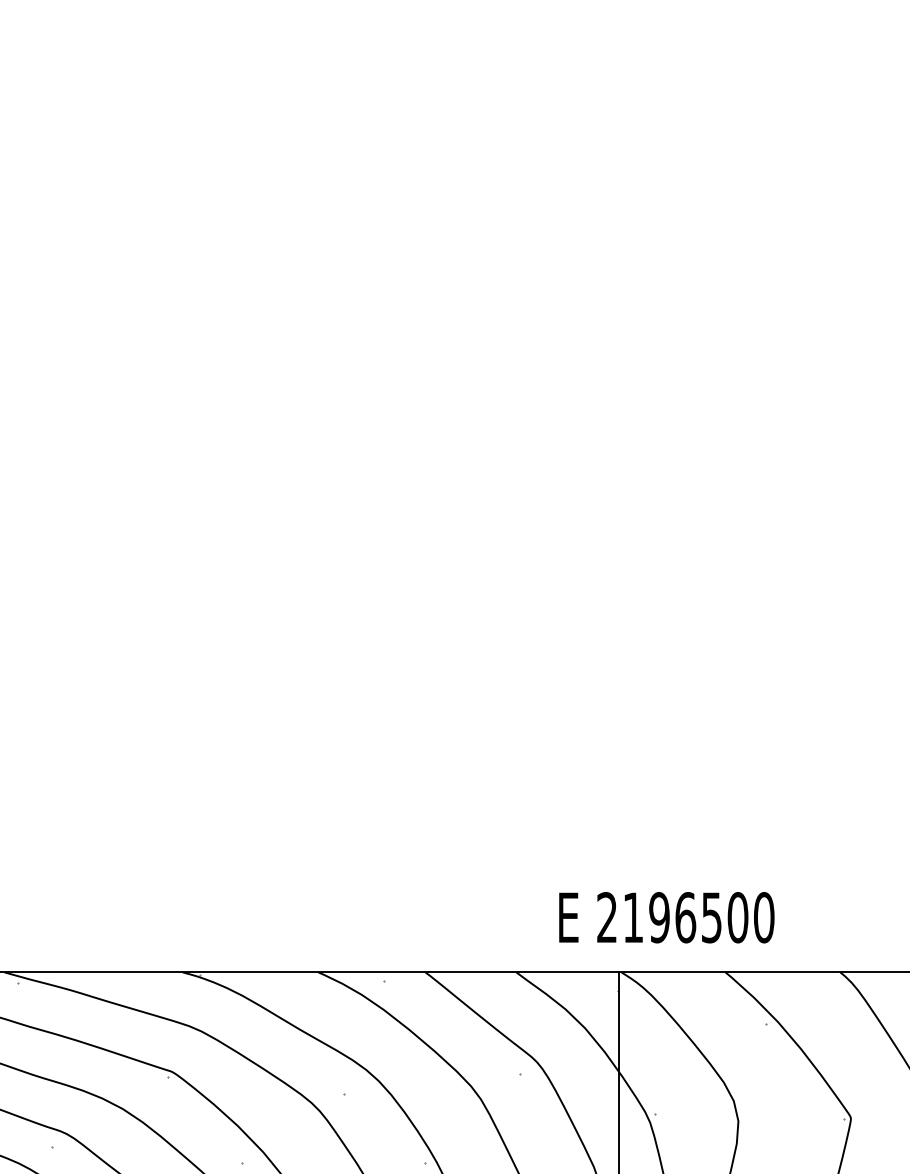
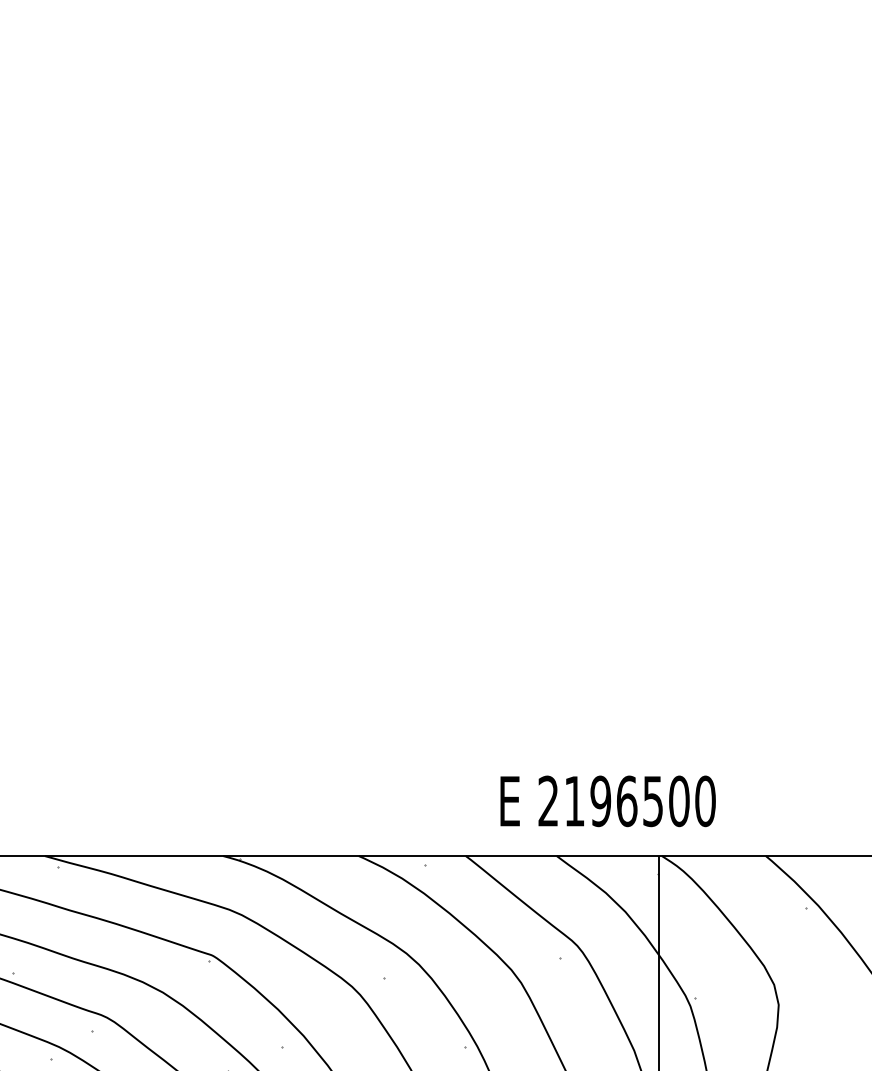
text: (666, 917) -> (607, 801), moved

